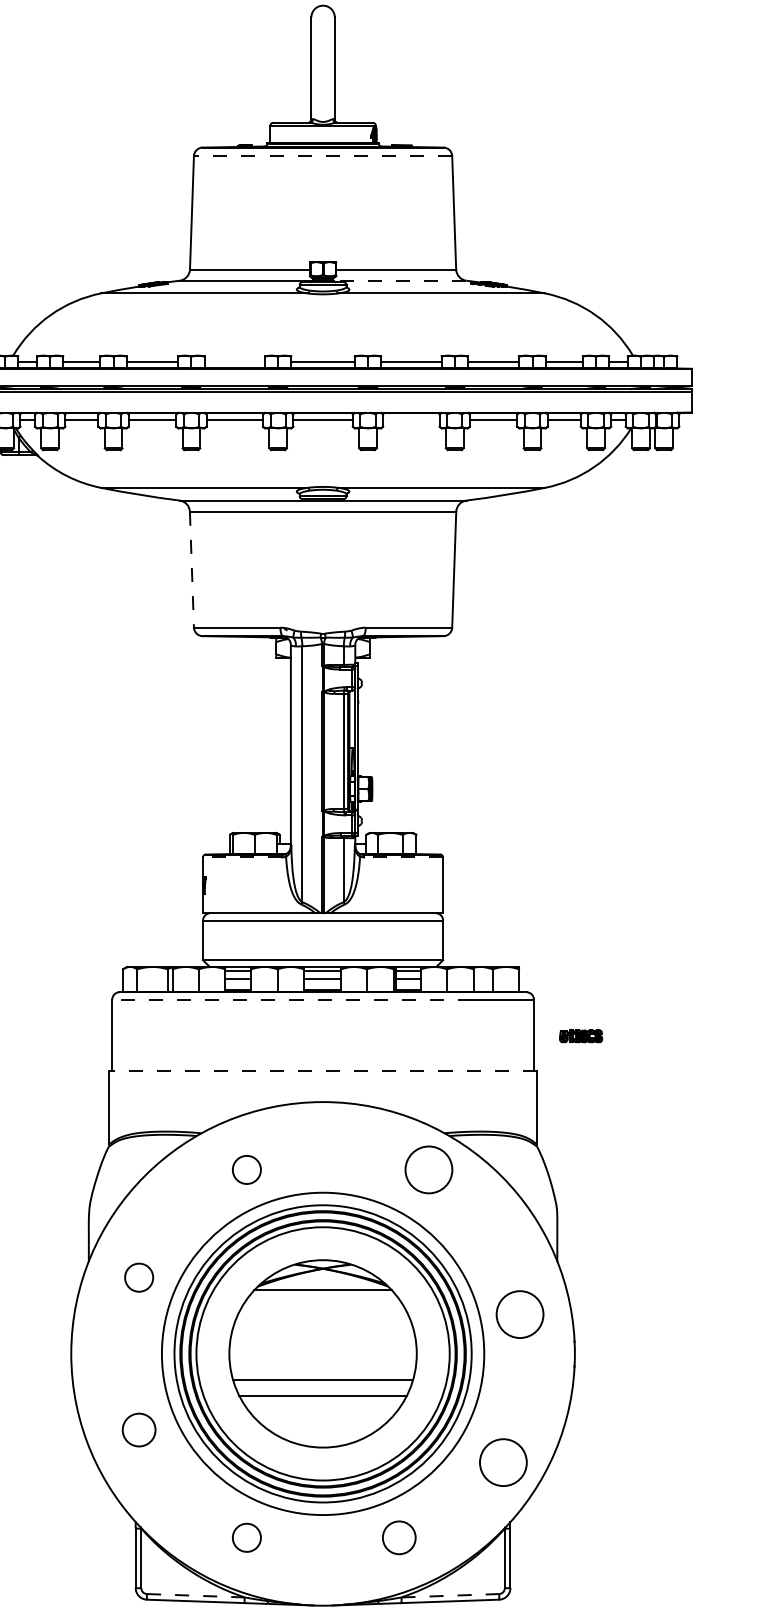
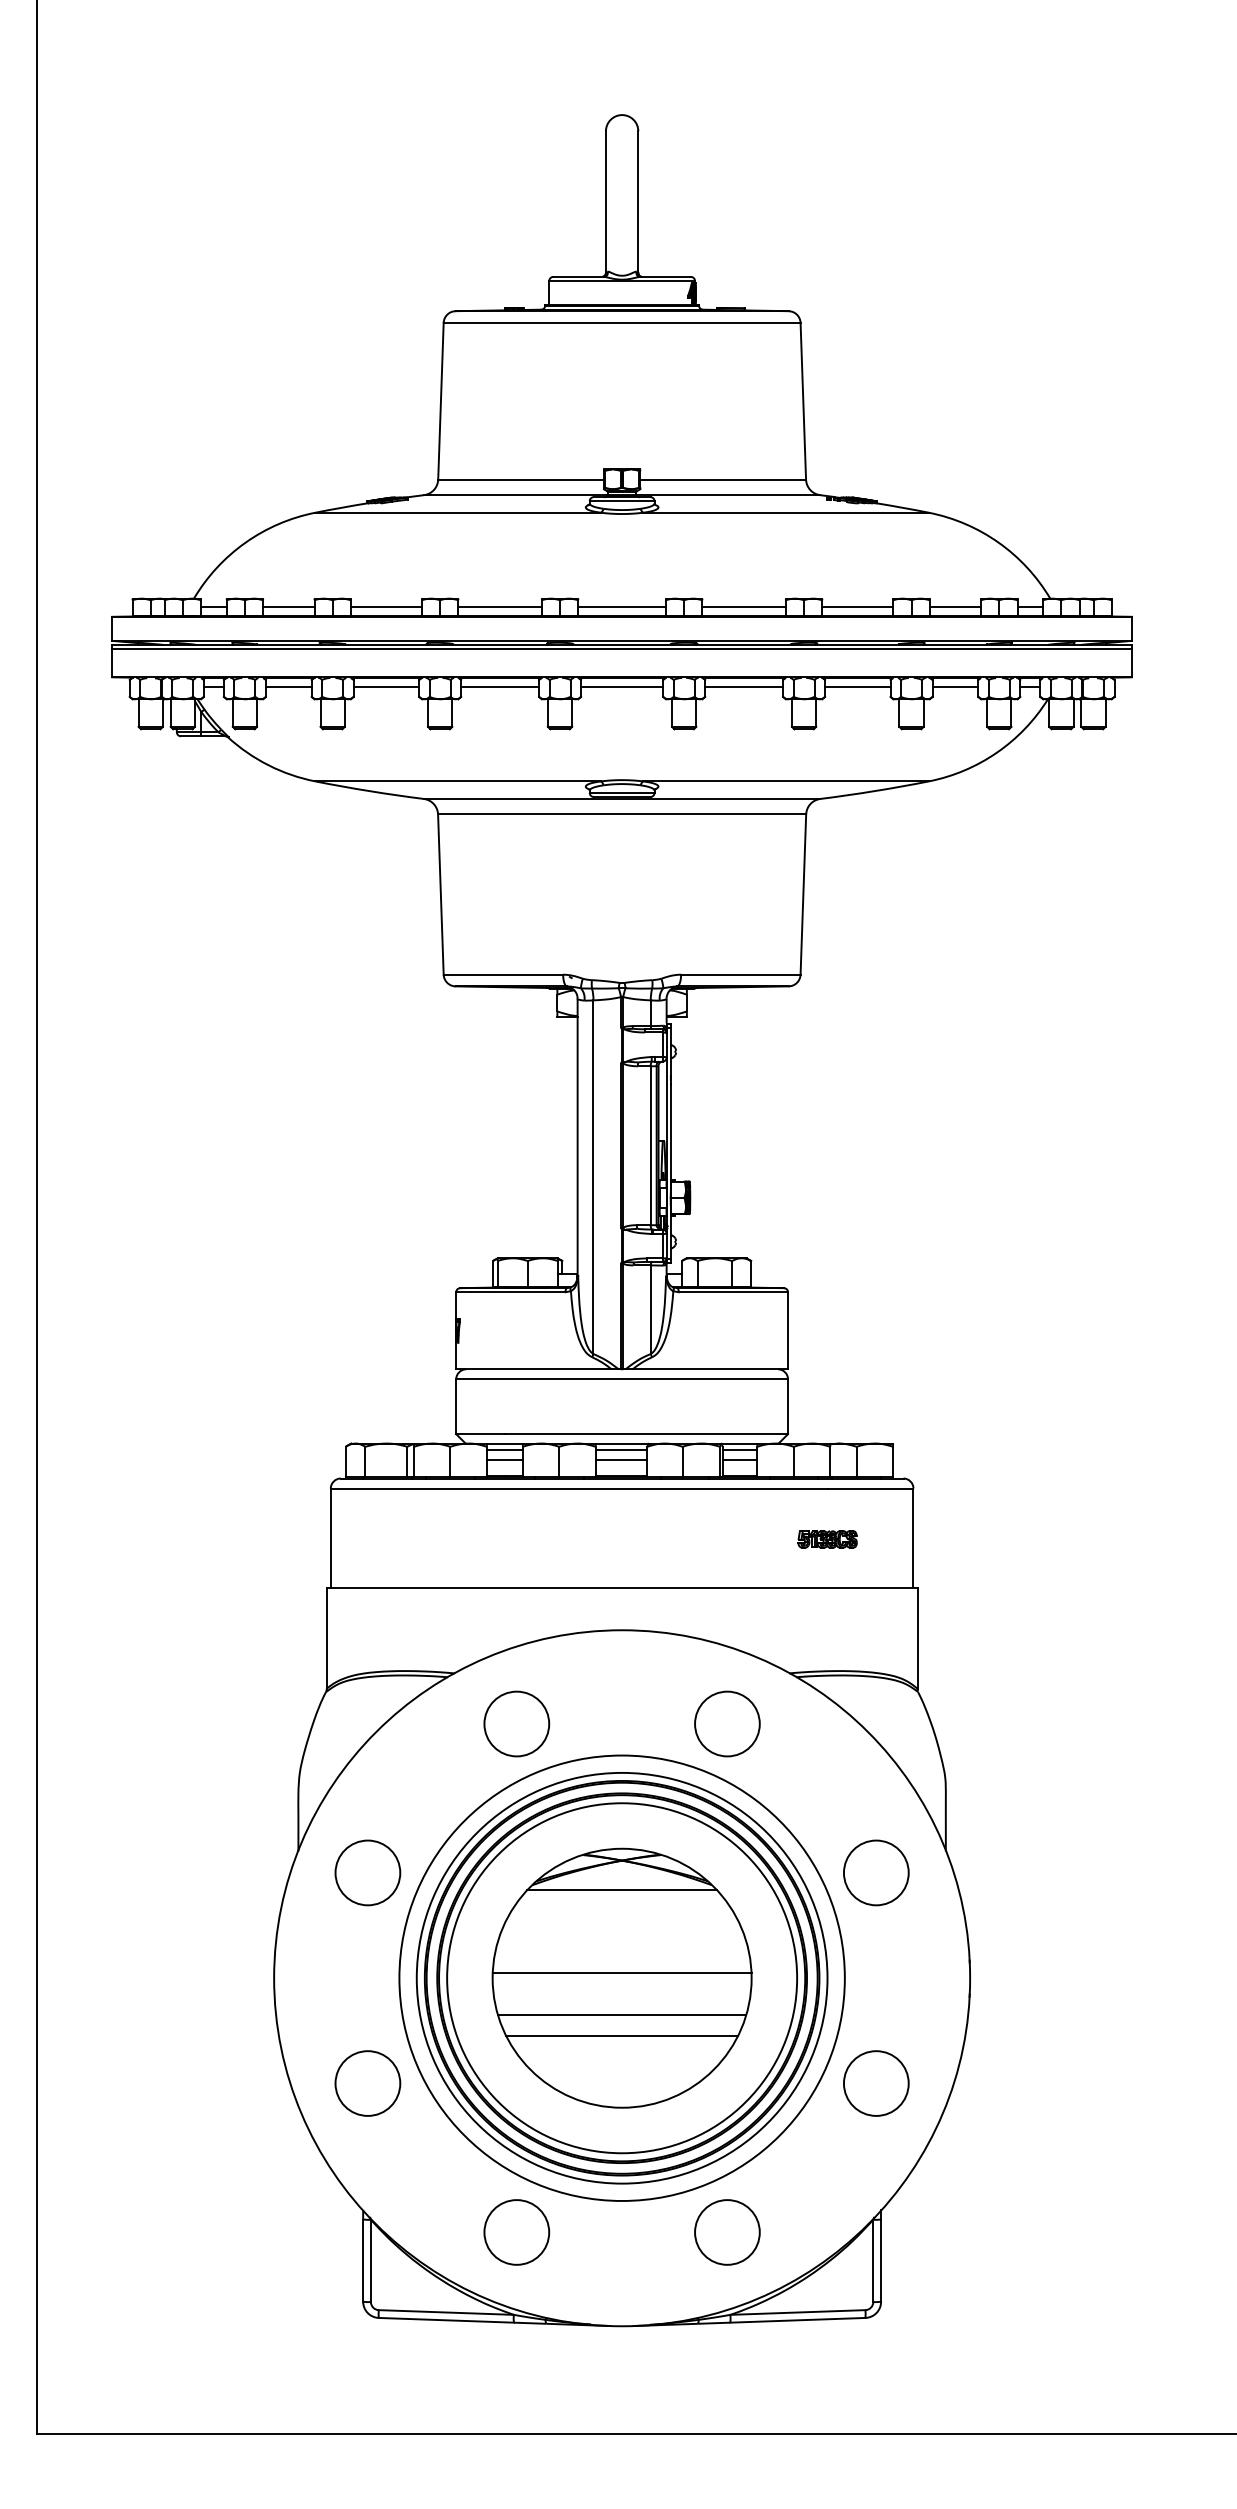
line: (322, 155) -> (621, 322), dashed -> solid
line: (400, 280) -> (728, 495), dashed -> solid
line: (234, 362) -> (499, 607), added
line: (411, 419) -> (744, 687), added
line: (191, 570) -> (440, 895), dashed -> solid
line: (242, 857) -> (510, 1292), dashed -> solid
line: (403, 857) -> (733, 1292), dashed -> solid
line: (292, 999) -> (579, 1488), dashed -> solid
part: (580, 1036) -> (827, 1539), moved
line: (322, 1071) -> (621, 1587), dashed -> solid
circle: (246, 1169) -> (516, 1723), size x1.67
circle: (429, 1169) -> (727, 1723), moved
circle: (138, 1277) -> (367, 1872), size x1.67
circle: (520, 1314) -> (876, 1872), moved
line: (322, 1350) -> (621, 1973), added
circle: (138, 1430) -> (367, 2083), size x1.43
circle: (503, 1462) -> (876, 2083), moved
circle: (246, 1537) -> (516, 2232), size x1.67
circle: (399, 1537) -> (727, 2232), size x1.43
line: (196, 1595) -> (446, 2312), dashed -> solid
line: (449, 1595) -> (797, 2312), dashed -> solid

